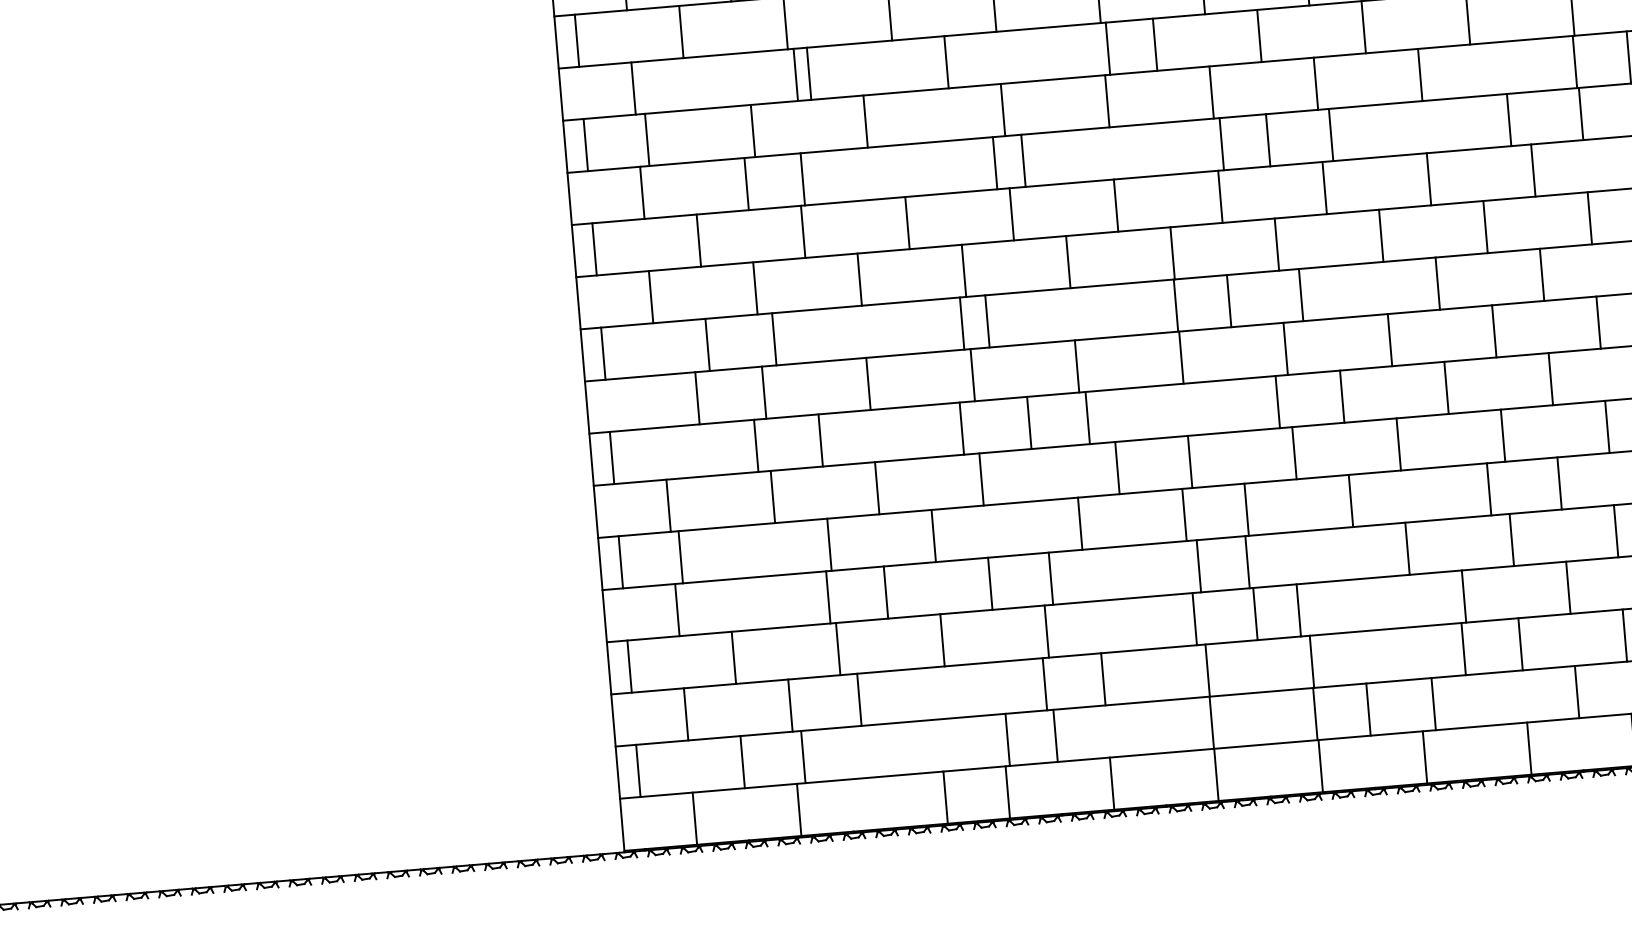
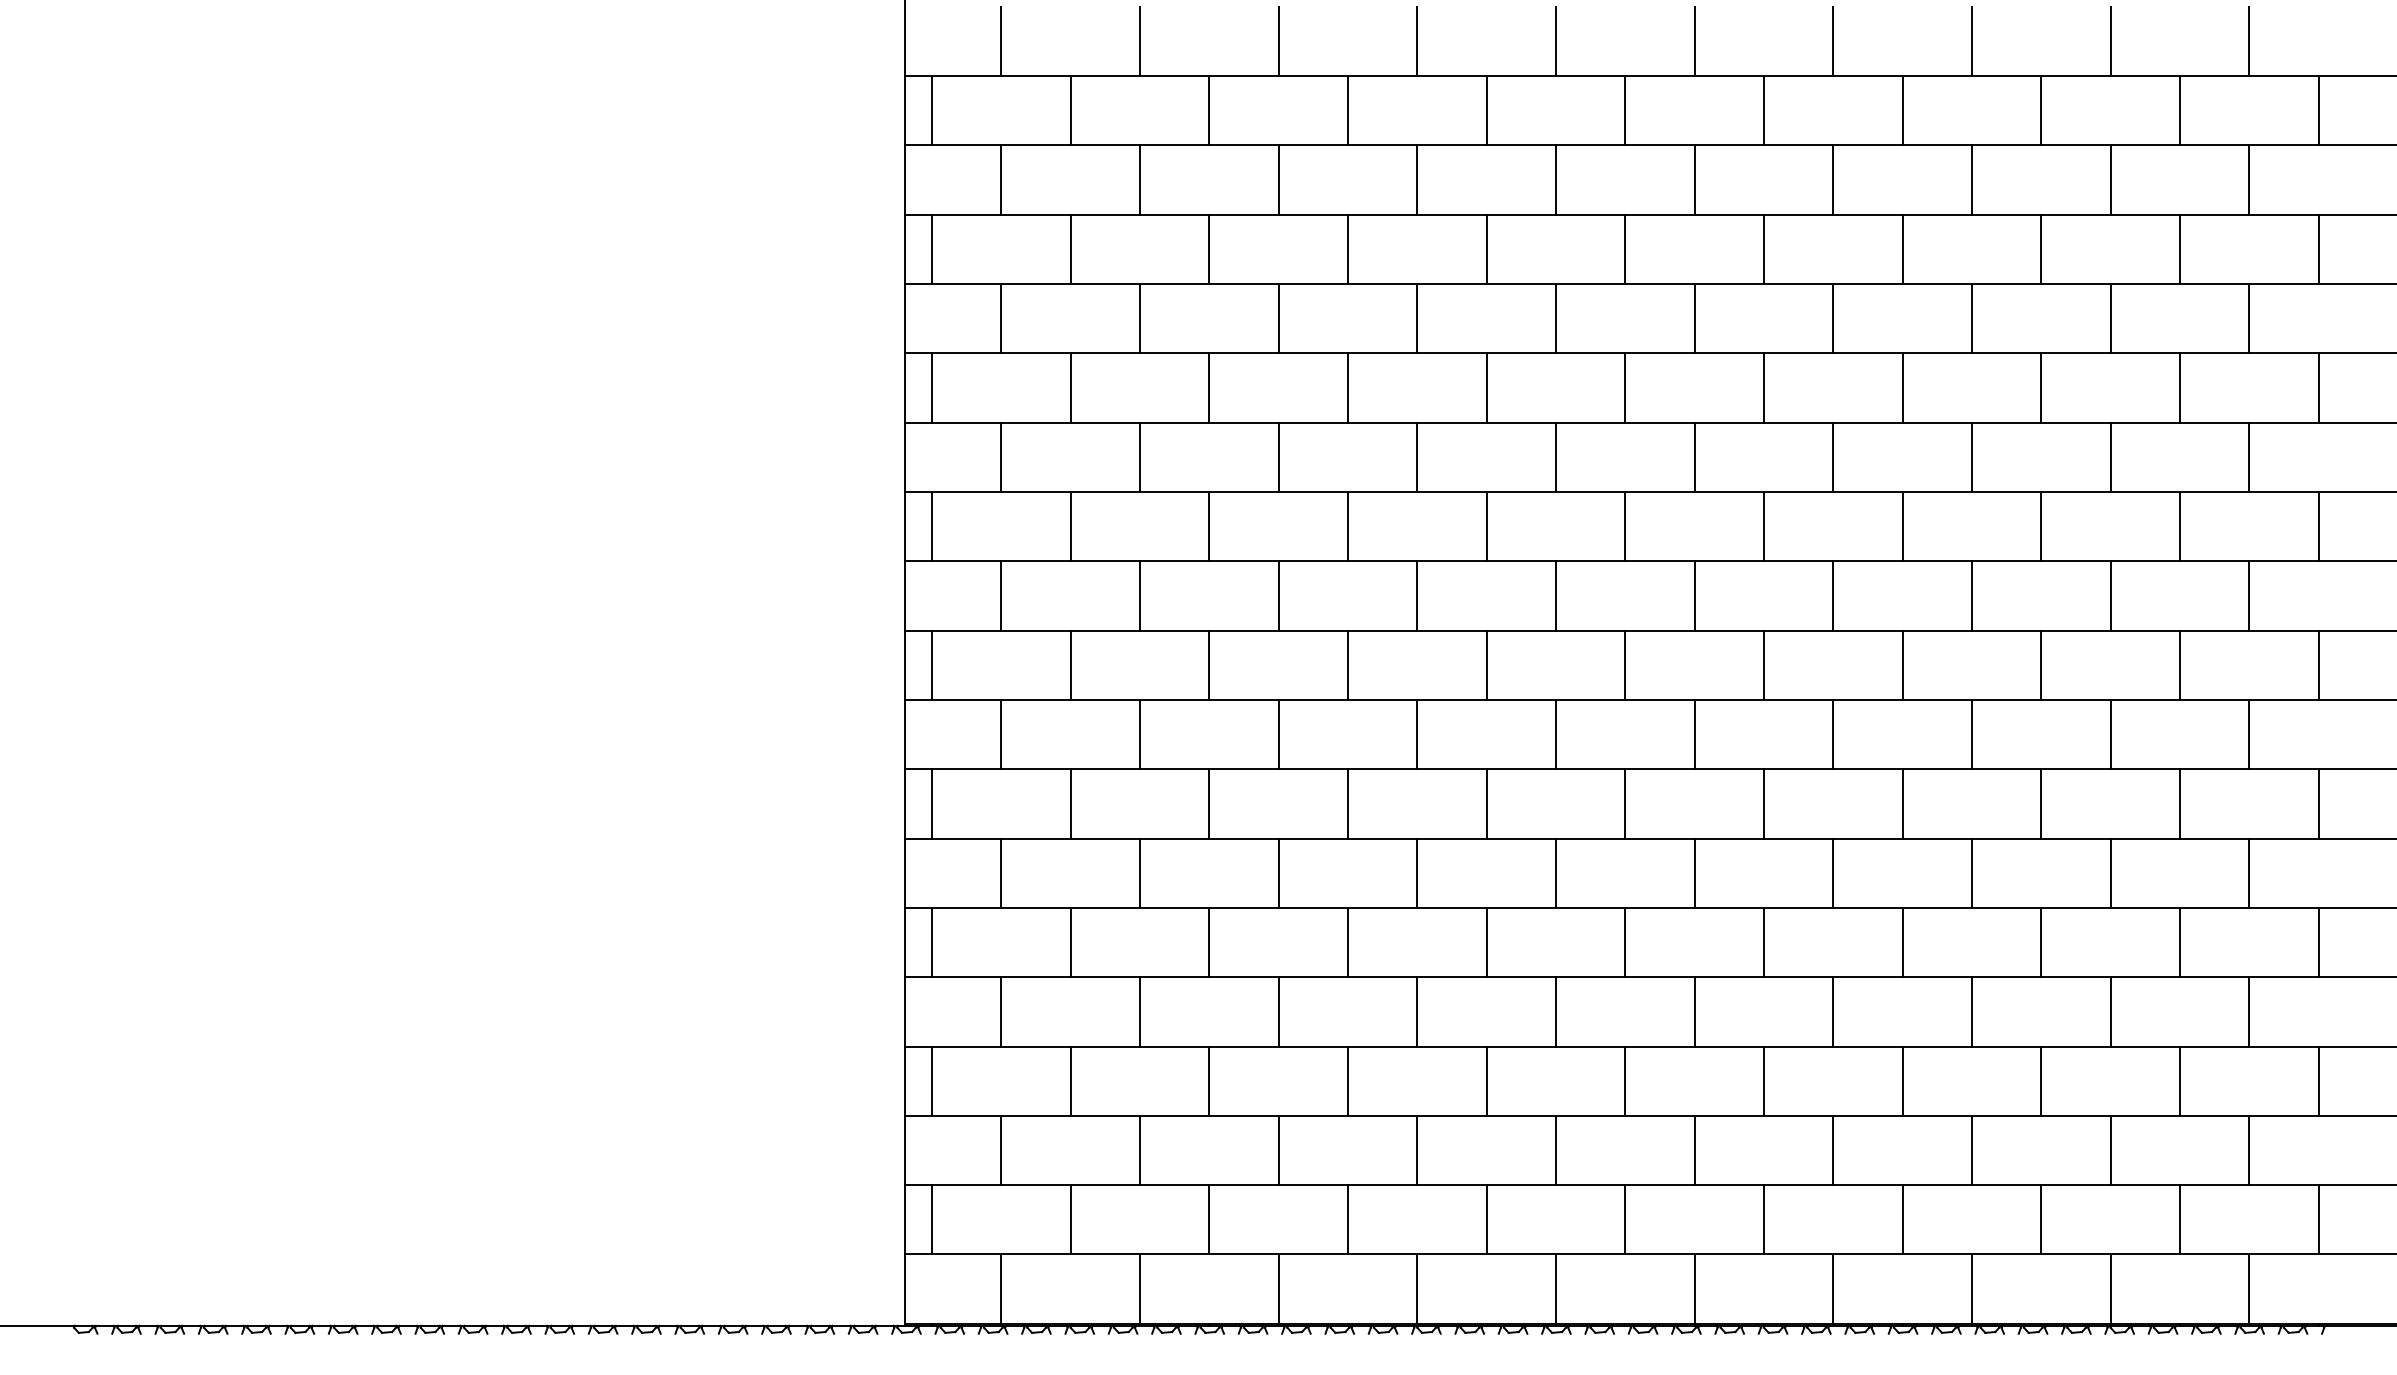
line: (1107, 48) -> (1555, 318), moved
line: (1574, 61) -> (2179, 387), moved
line: (809, 73) -> (1278, 318), moved
line: (795, 74) -> (1139, 318), moved
line: (1509, 119) -> (2110, 456), moved
line: (865, 121) -> (1347, 387), moved
line: (753, 130) -> (1209, 387), moved
line: (1330, 134) -> (1971, 456), moved
line: (647, 139) -> (1070, 387), moved
line: (1221, 143) -> (1694, 456), moved
line: (1023, 160) -> (1555, 456), moved
line: (995, 162) -> (1417, 456), moved
line: (802, 178) -> (1278, 456), moved
line: (1301, 294) -> (1902, 664), moved
line: (1176, 305) -> (1625, 664), moved
line: (987, 320) -> (1486, 664), moved
line: (961, 323) -> (1347, 664), moved
line: (774, 338) -> (1209, 664), moved
line: (697, 398) -> (1001, 734), moved
line: (1277, 401) -> (1763, 803), moved
line: (1087, 417) -> (1625, 803), moved
line: (961, 428) -> (1347, 803), moved
line: (756, 445) -> (1070, 803), moved
line: (1117, 467) -> (1555, 872), moved
line: (1489, 489) -> (2041, 942), moved
line: (1184, 514) -> (1625, 942), moved
line: (1080, 523) -> (1486, 942), moved
line: (680, 557) -> (1070, 942), moved
line: (1247, 561) -> (1833, 1011), moved
line: (1050, 578) -> (1555, 1011), moved
line: (827, 597) -> (1139, 1011), moved
line: (1298, 609) -> (1902, 1080), moved
line: (1194, 618) -> (1625, 1080), moved
line: (1463, 649) -> (1971, 1150), moved
line: (1045, 684) -> (1417, 1150), moved
line: (859, 699) -> (1278, 1150), moved
line: (1433, 703) -> (2041, 1219), moved
line: (1315, 713) -> (1763, 1219), moved
line: (1211, 722) -> (1625, 1219), moved
line: (1007, 739) -> (1347, 1219), moved
line: (803, 756) -> (1209, 1219), moved
line: (945, 797) -> (1278, 1288), moved

